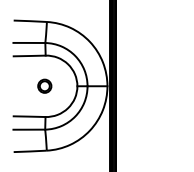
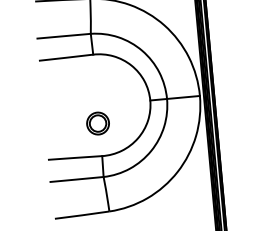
circle: (44, 85) -> (97, 122), moved

